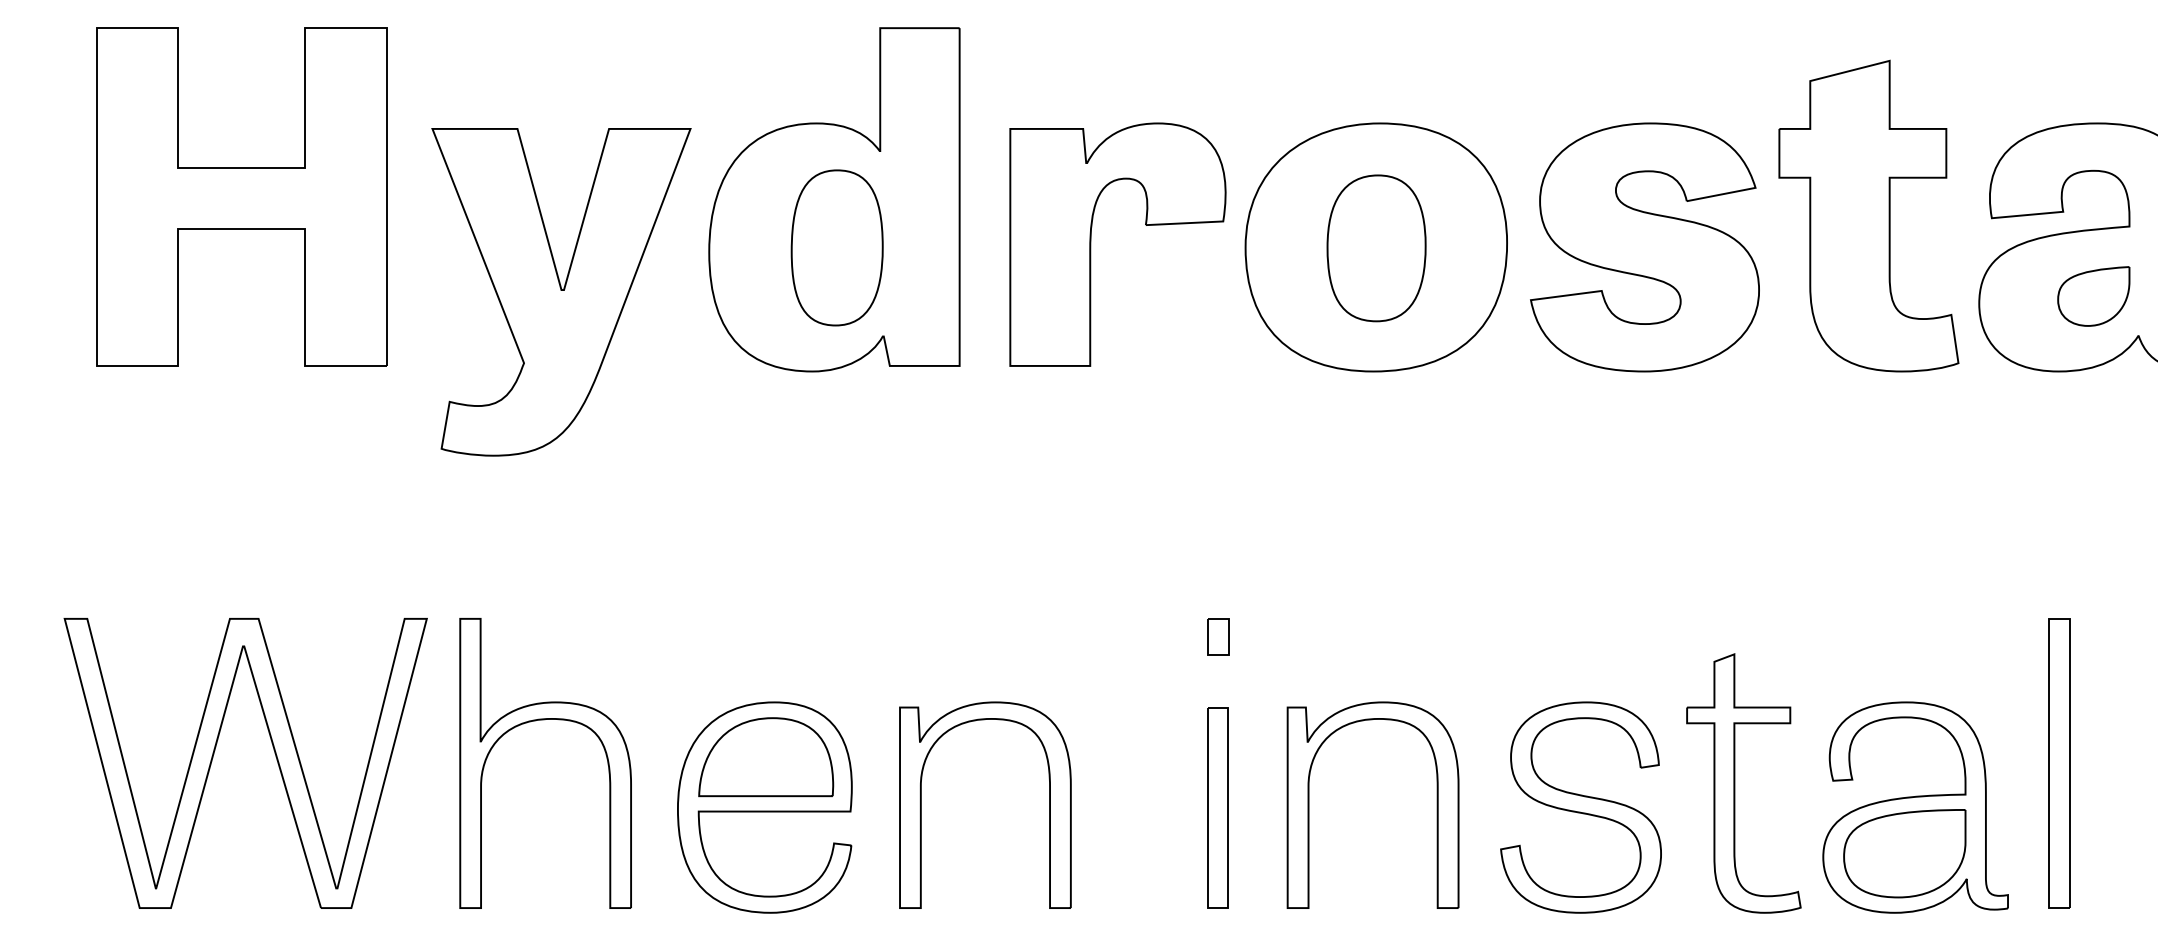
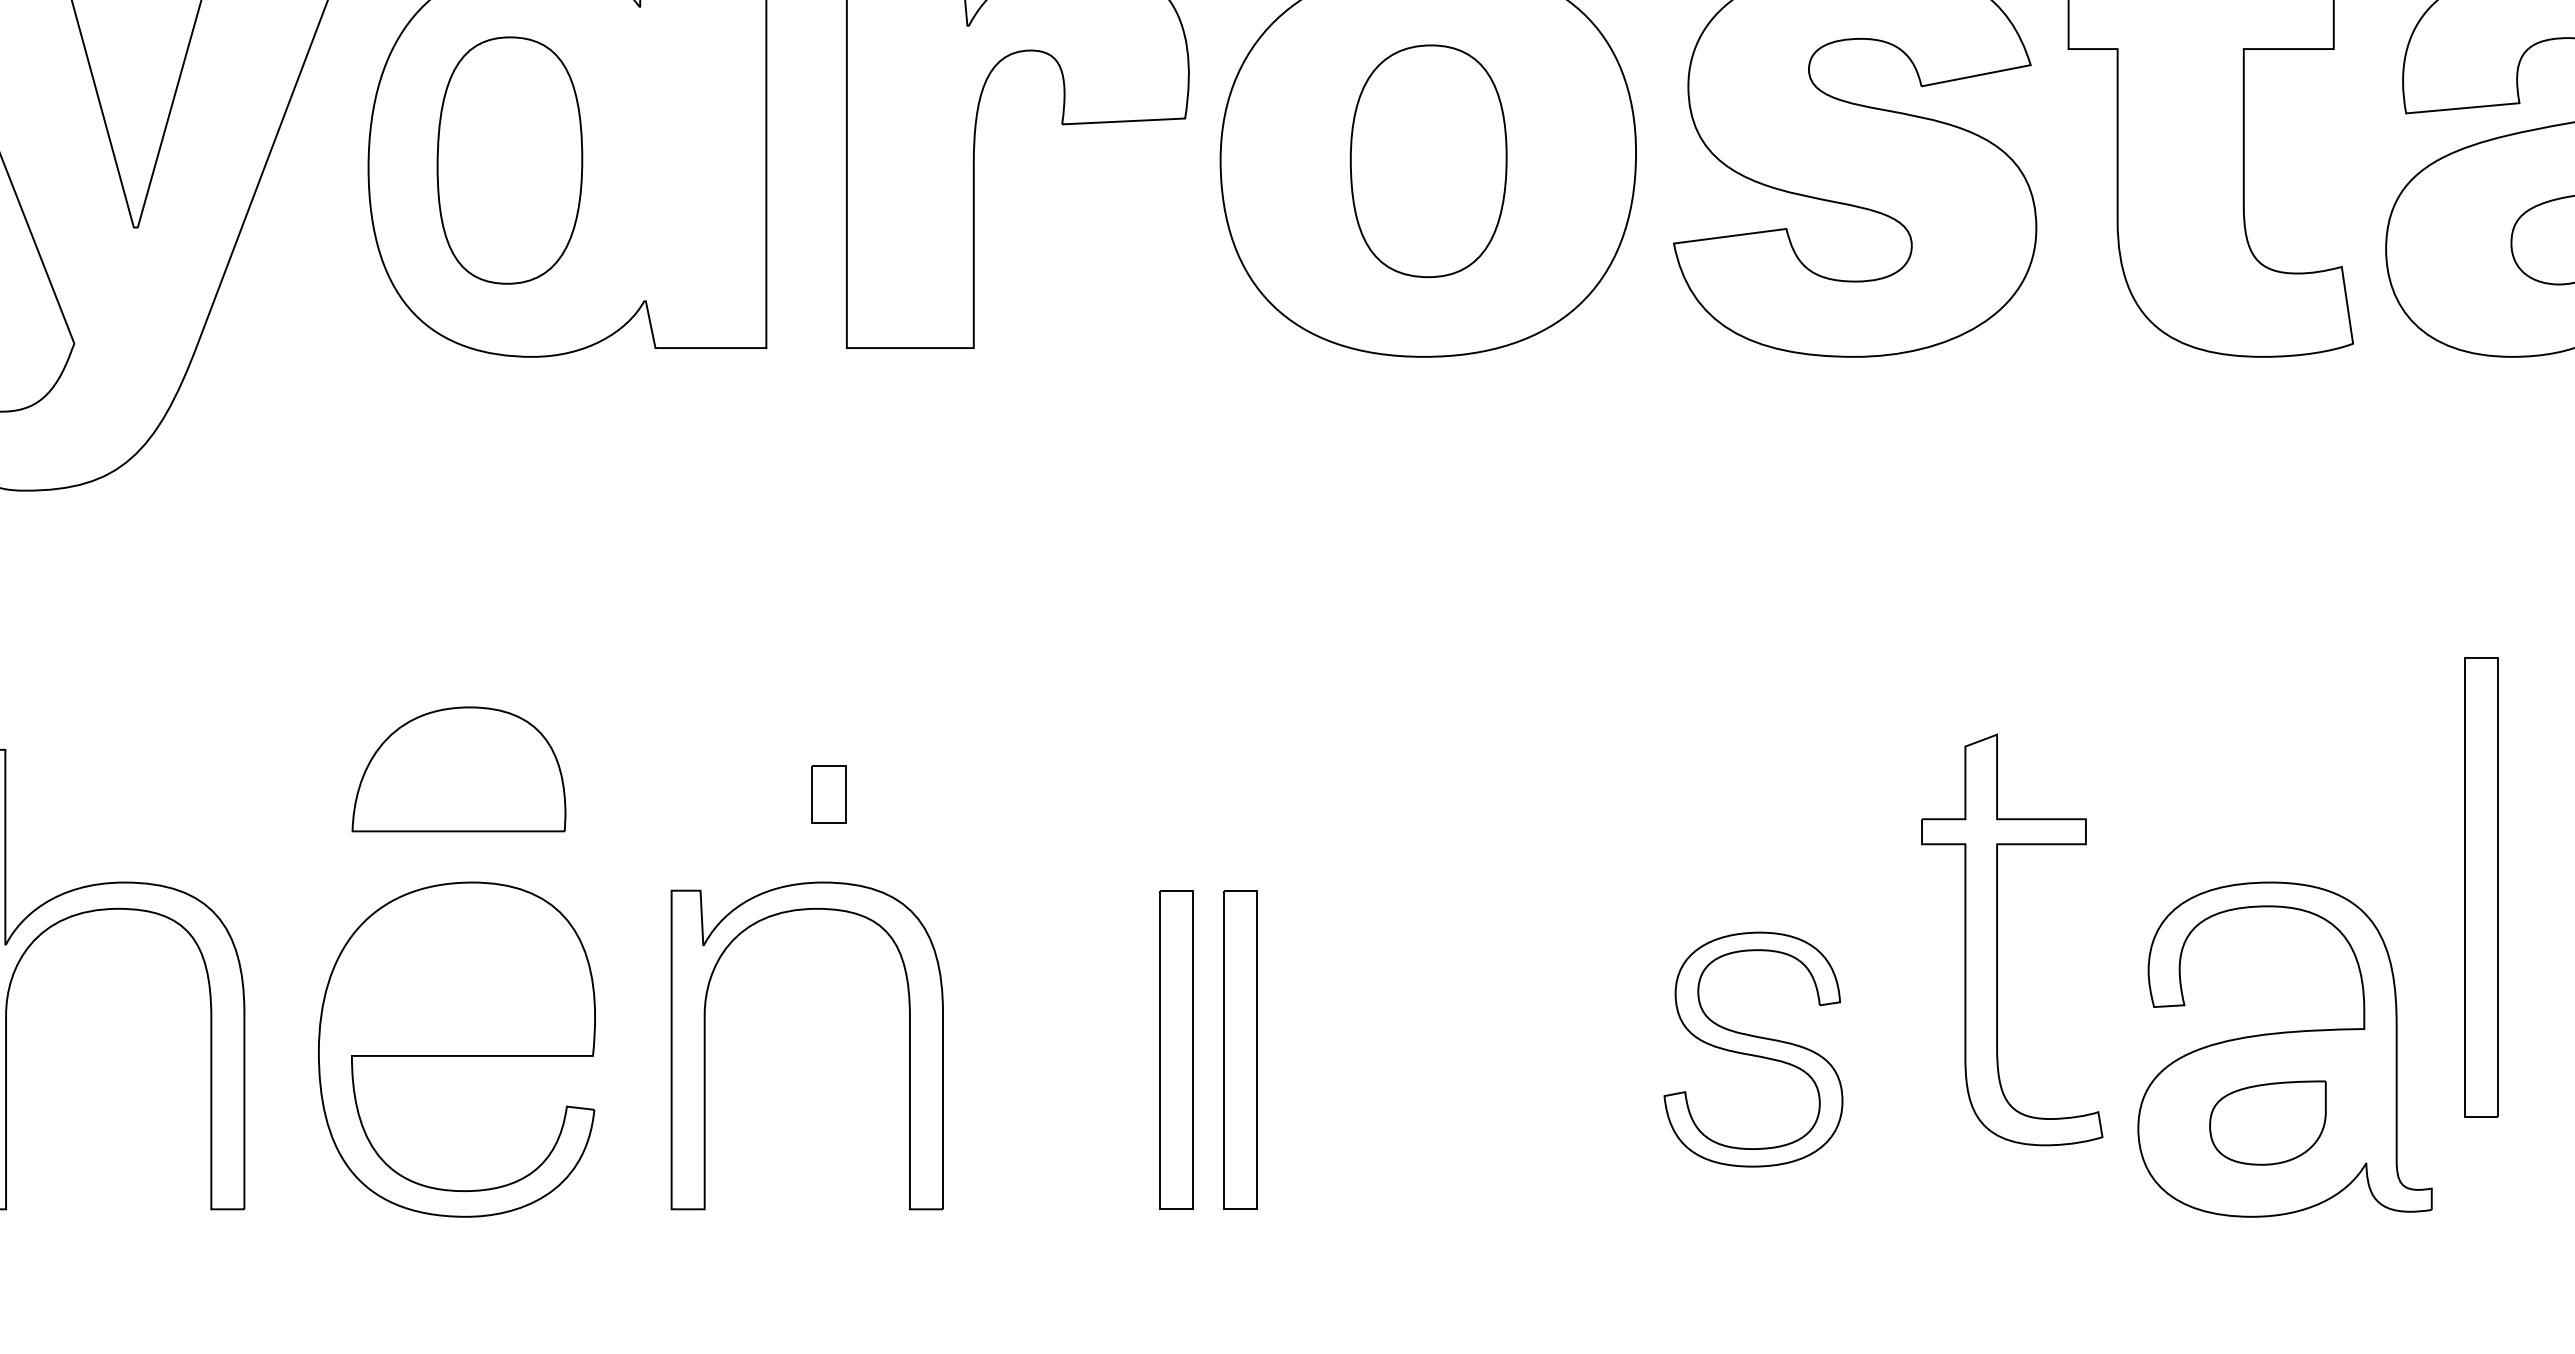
part: (836, 247) -> (508, 159), moved
part: (1218, 636) -> (829, 793), moved
part: (766, 757) -> (459, 769), moved
part: (2059, 763) -> (2481, 887), moved
part: (1735, 783) -> (1998, 939), moved
part: (1309, 804) -> (1322, 1044), removed
part: (1257, 807) -> (1239, 1049), added
part: (1580, 807) -> (1752, 1049), size x0.7
part: (1904, 853) -> (2267, 1122), size x0.6

